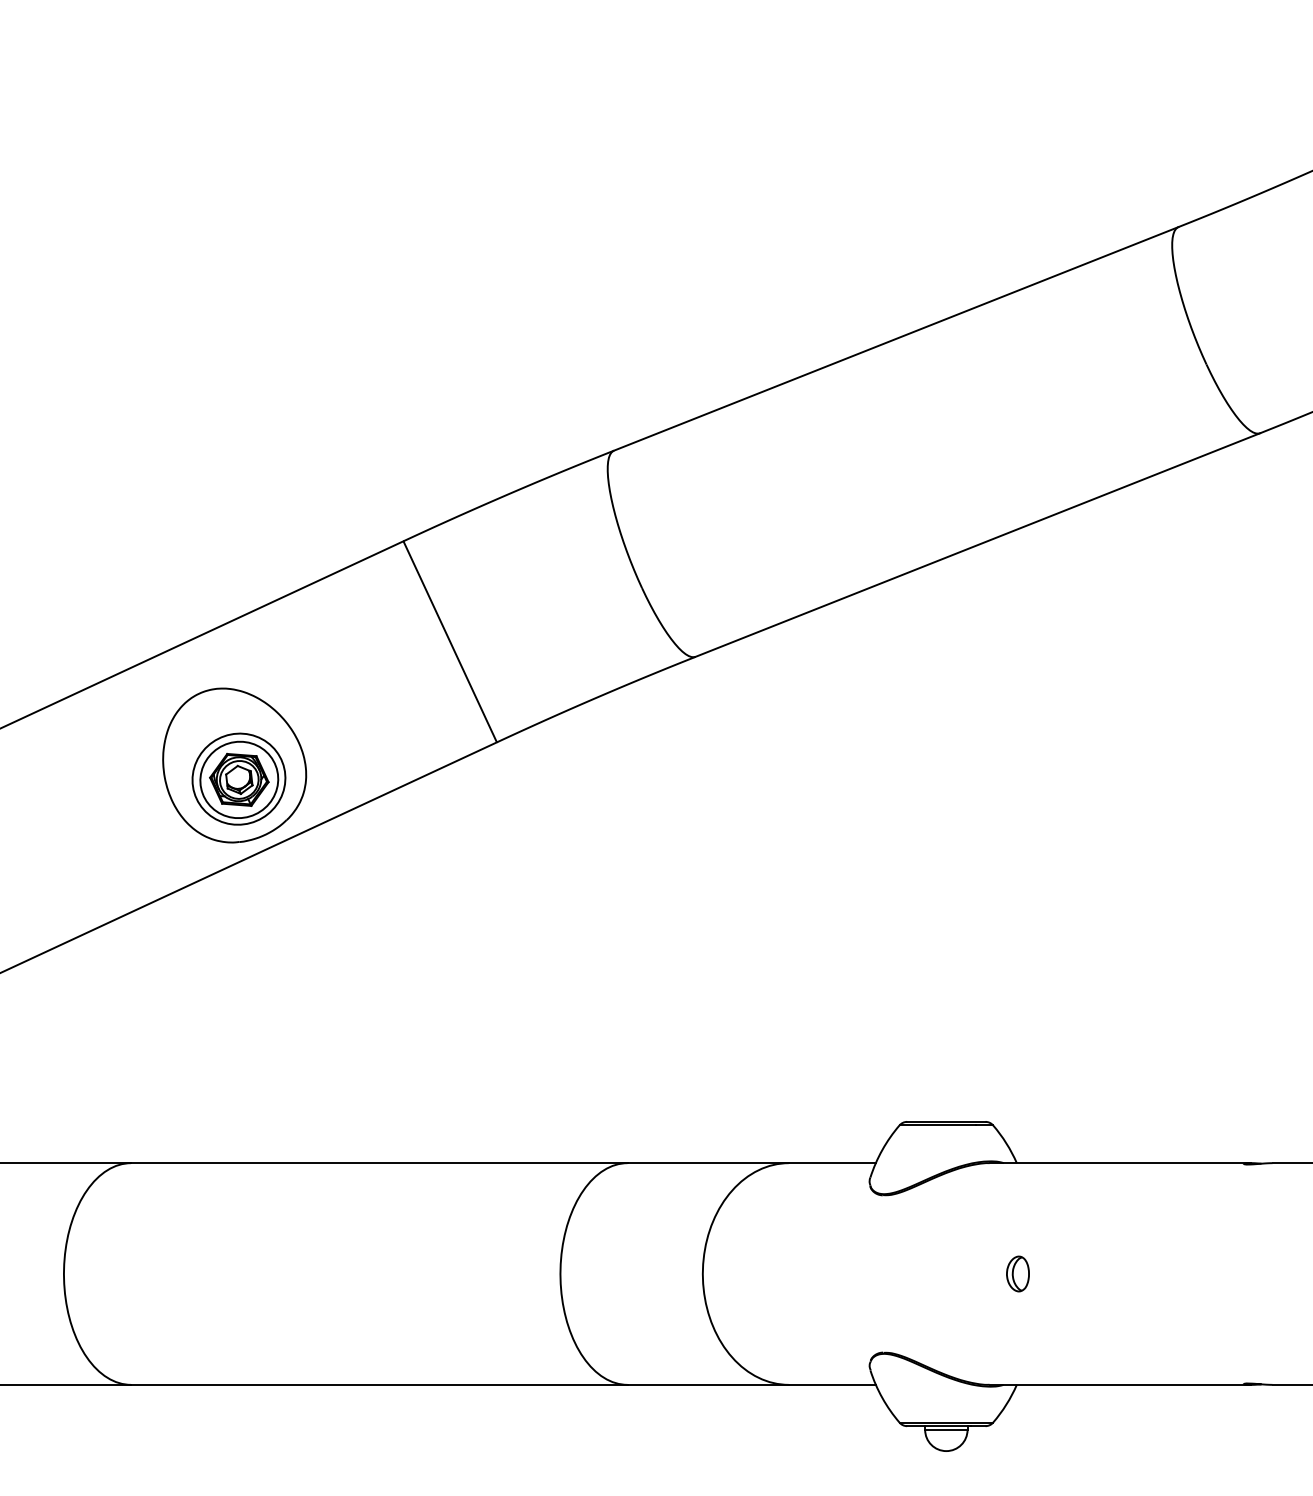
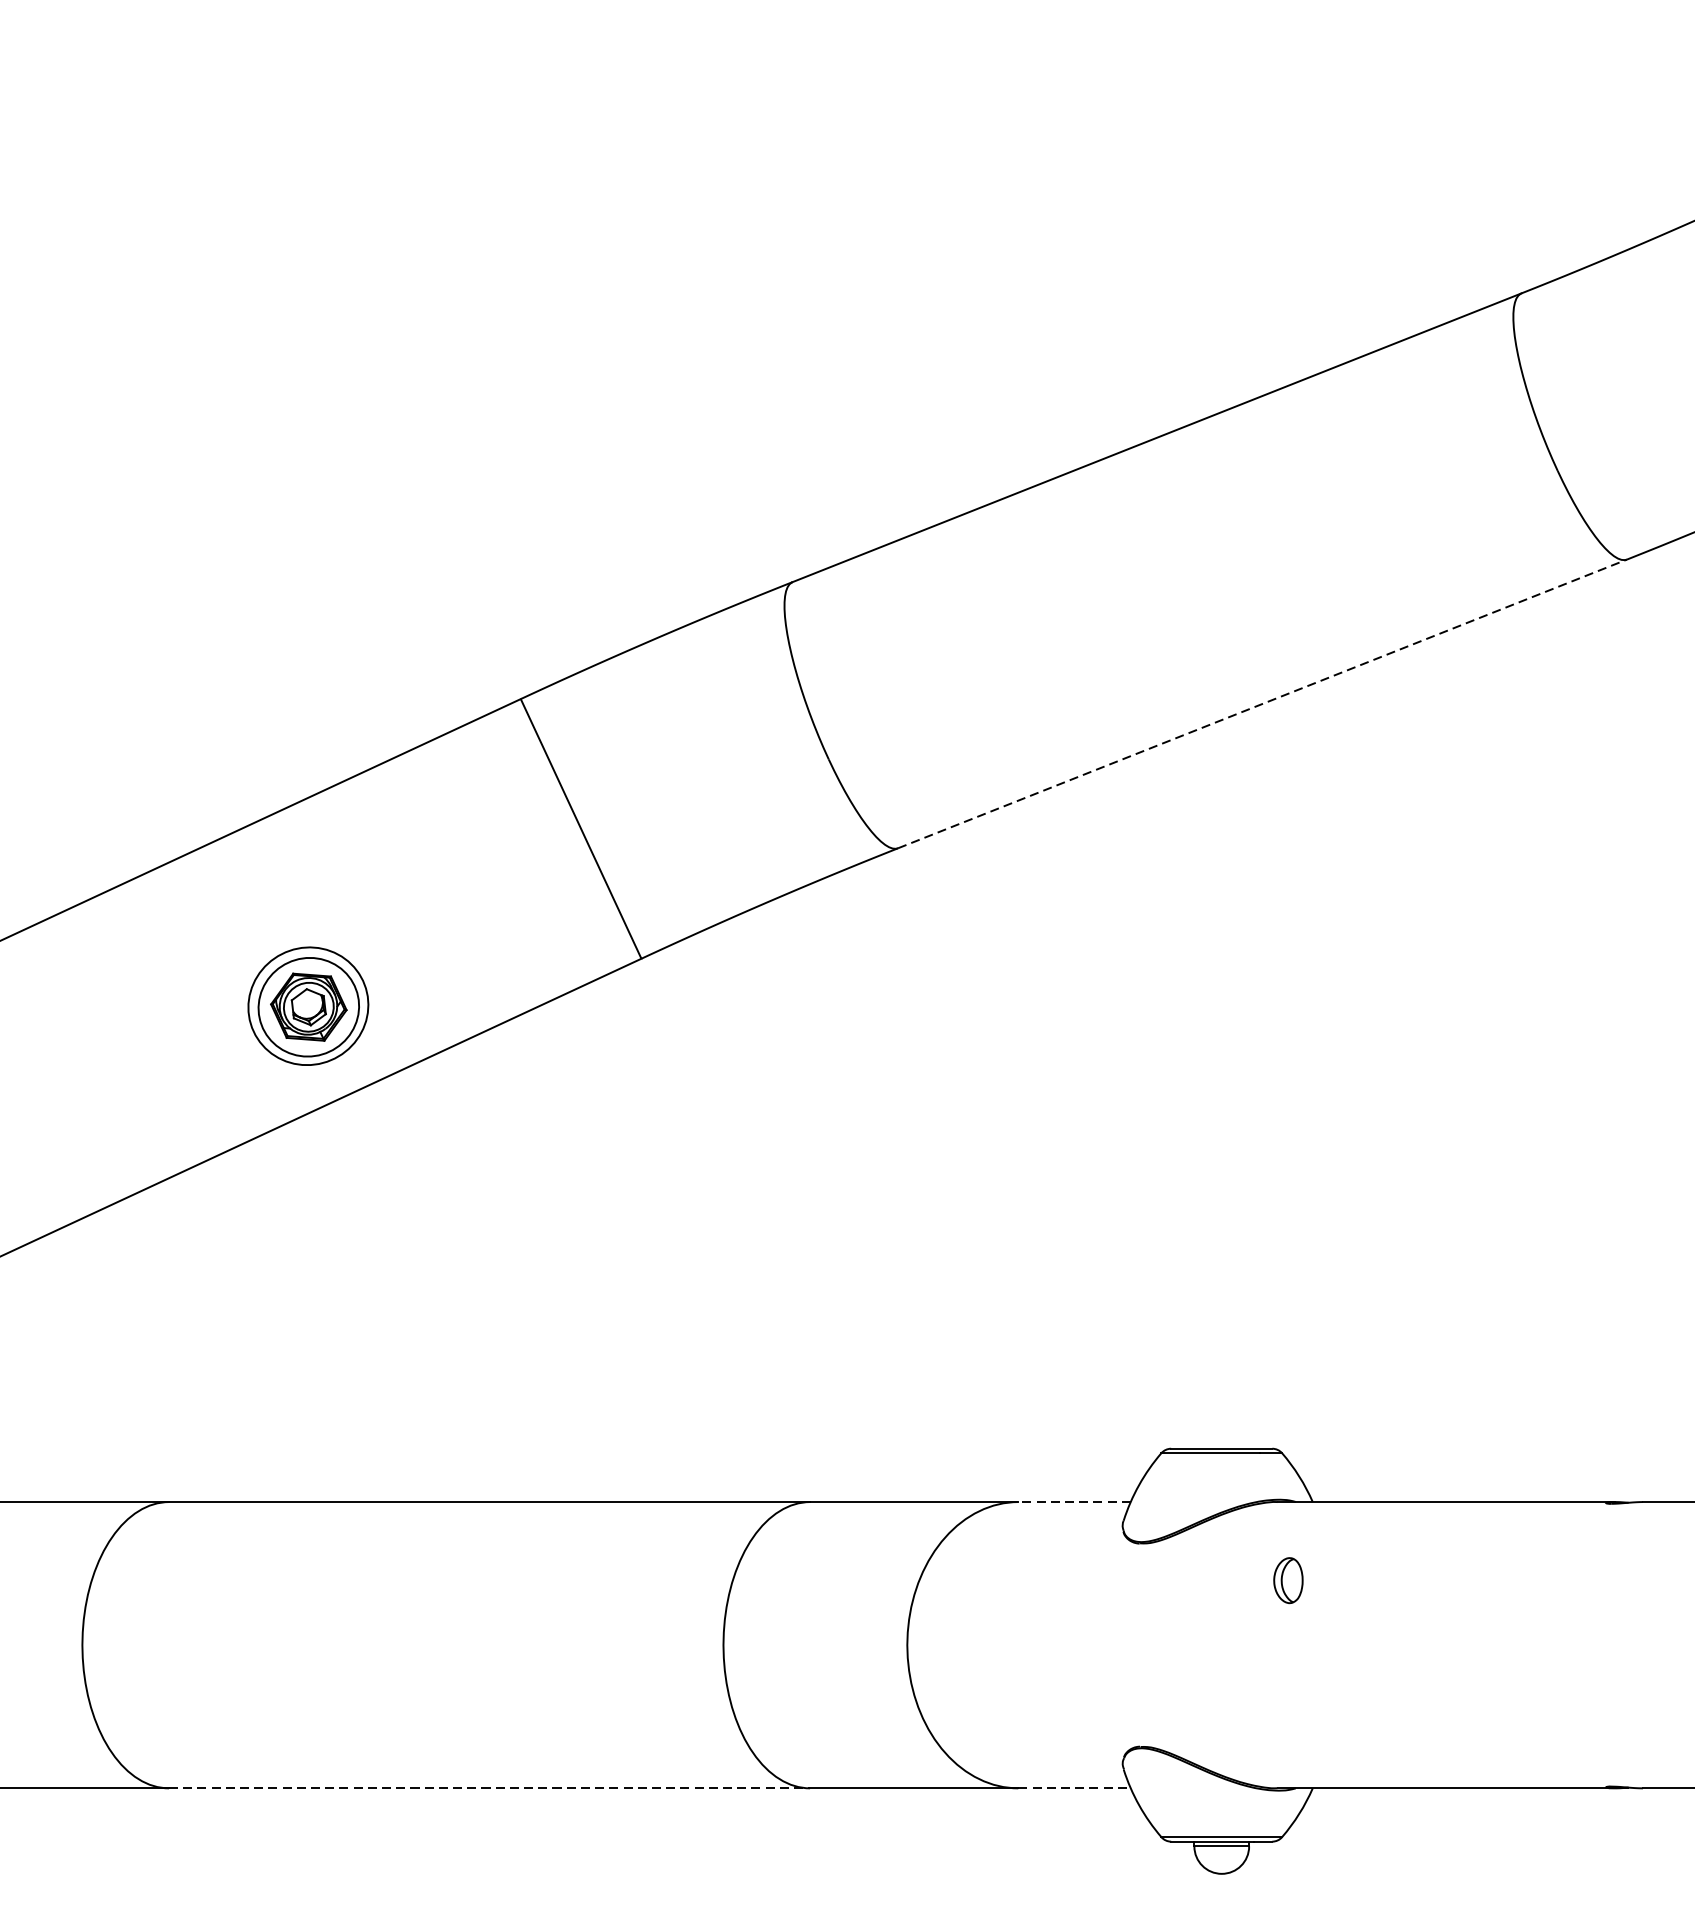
line: (977, 545) -> (1261, 704), solid -> dashed
part: (234, 765) -> (302, 988), removed
line: (832, 1163) -> (1074, 1502), solid -> dashed
part: (1017, 1273) -> (1287, 1579), moved
line: (379, 1384) -> (489, 1787), solid -> dashed
line: (832, 1384) -> (1074, 1787), solid -> dashed

